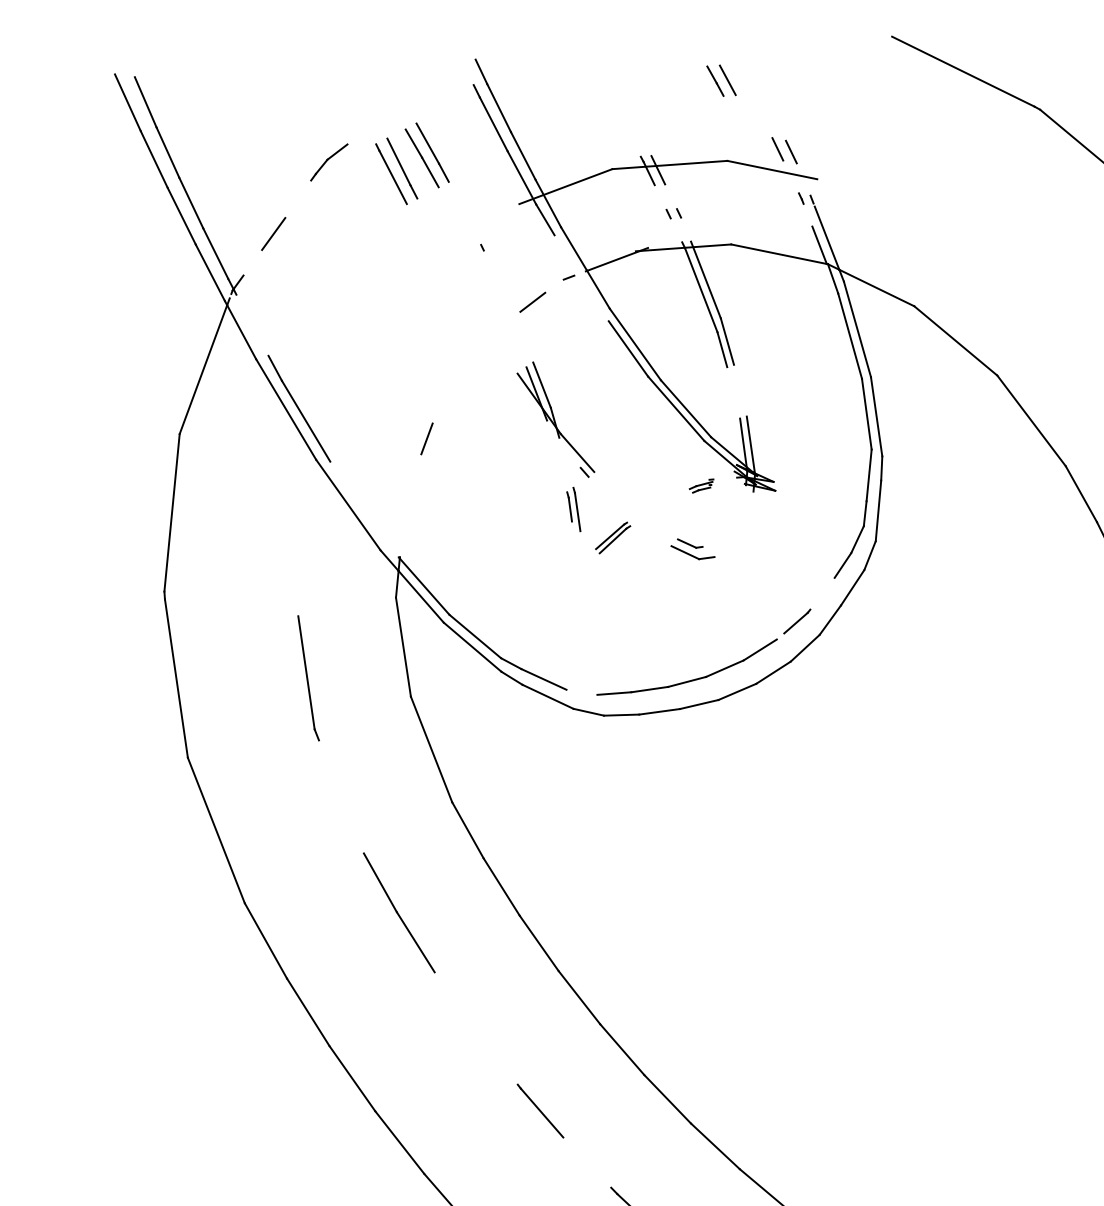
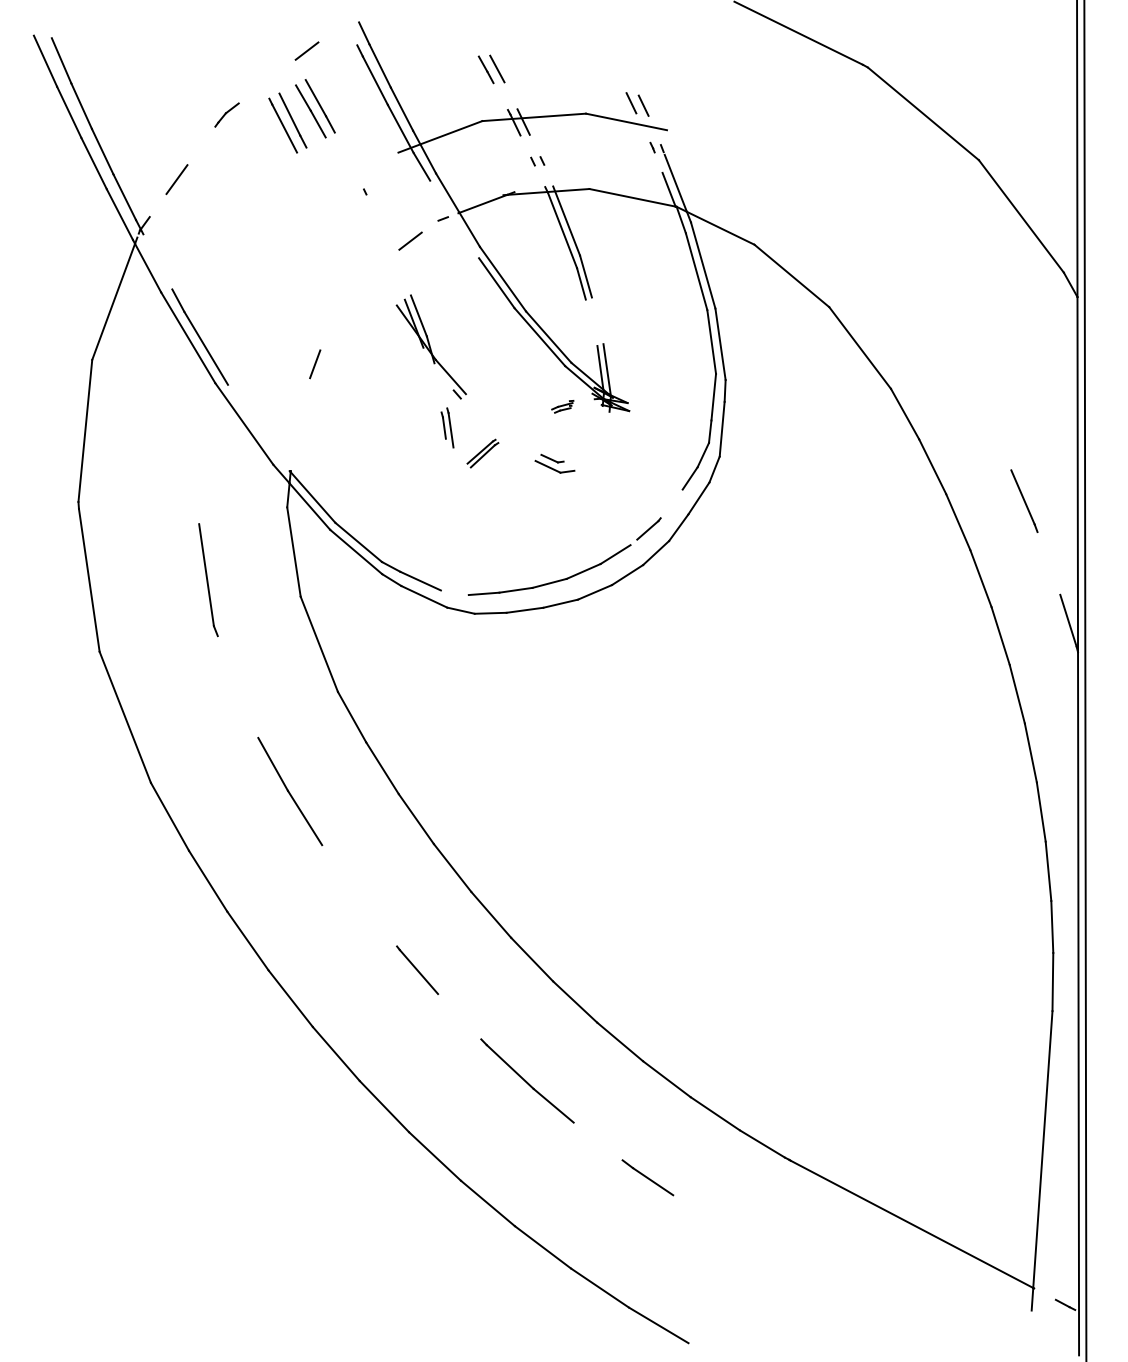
part: (721, 80) -> (491, 69), moved
line: (417, 90) -> (306, 50), added
part: (328, 161) -> (226, 114), size x0.71

